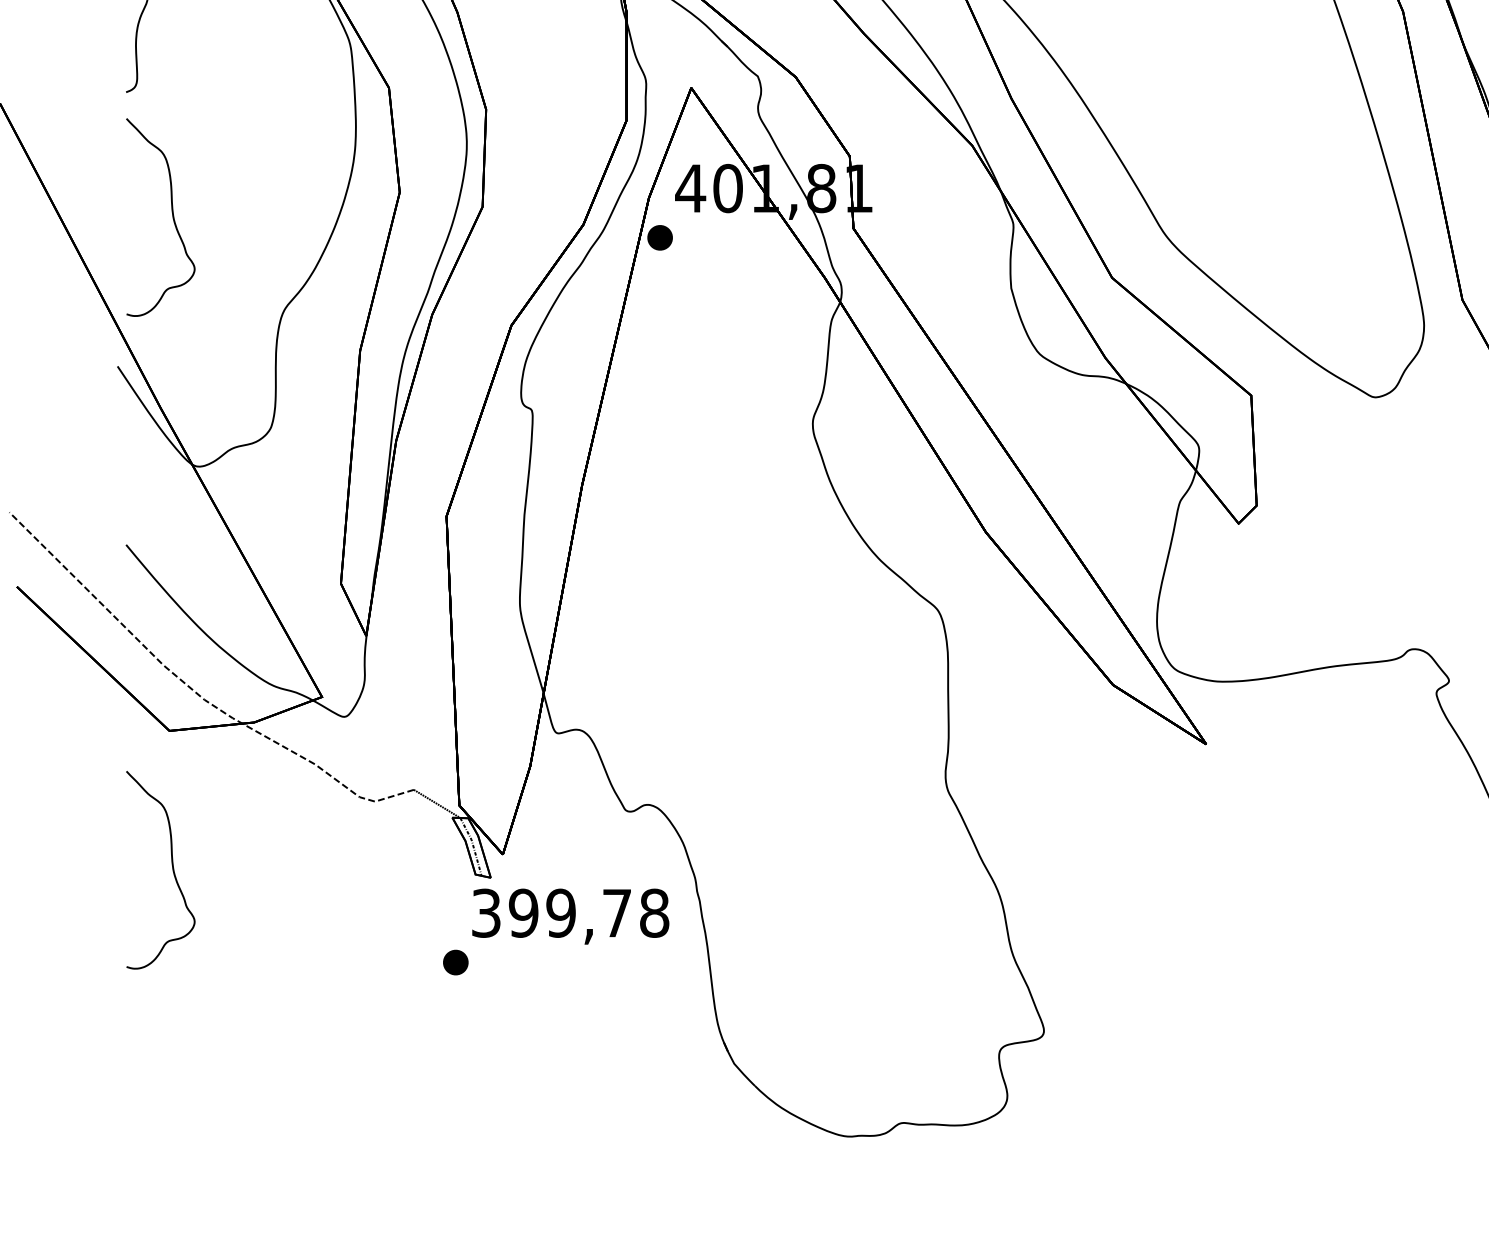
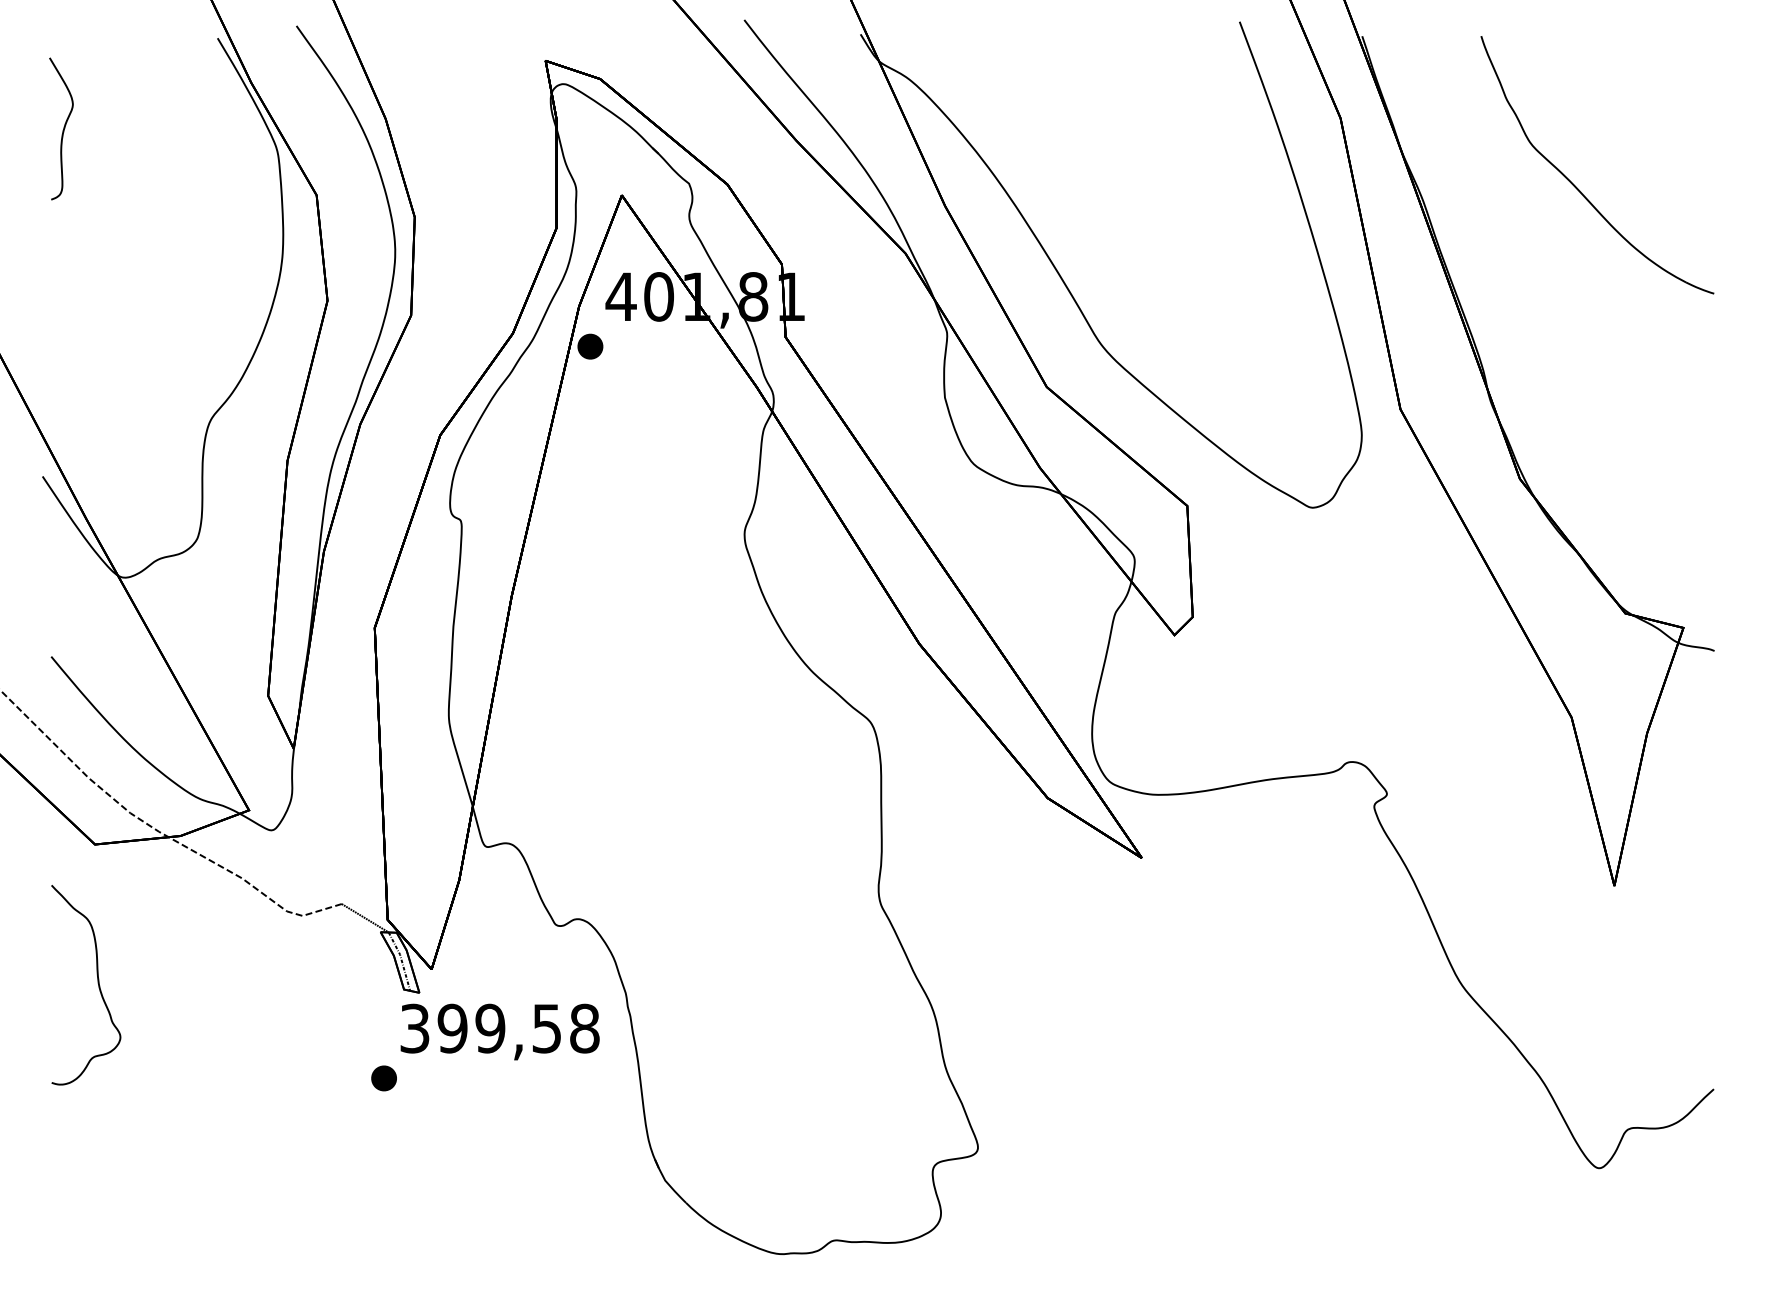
curve: (171, 215) -> (97, 324), removed
text: (616, 913) -> (546, 1028), 399,78 -> 399,58

